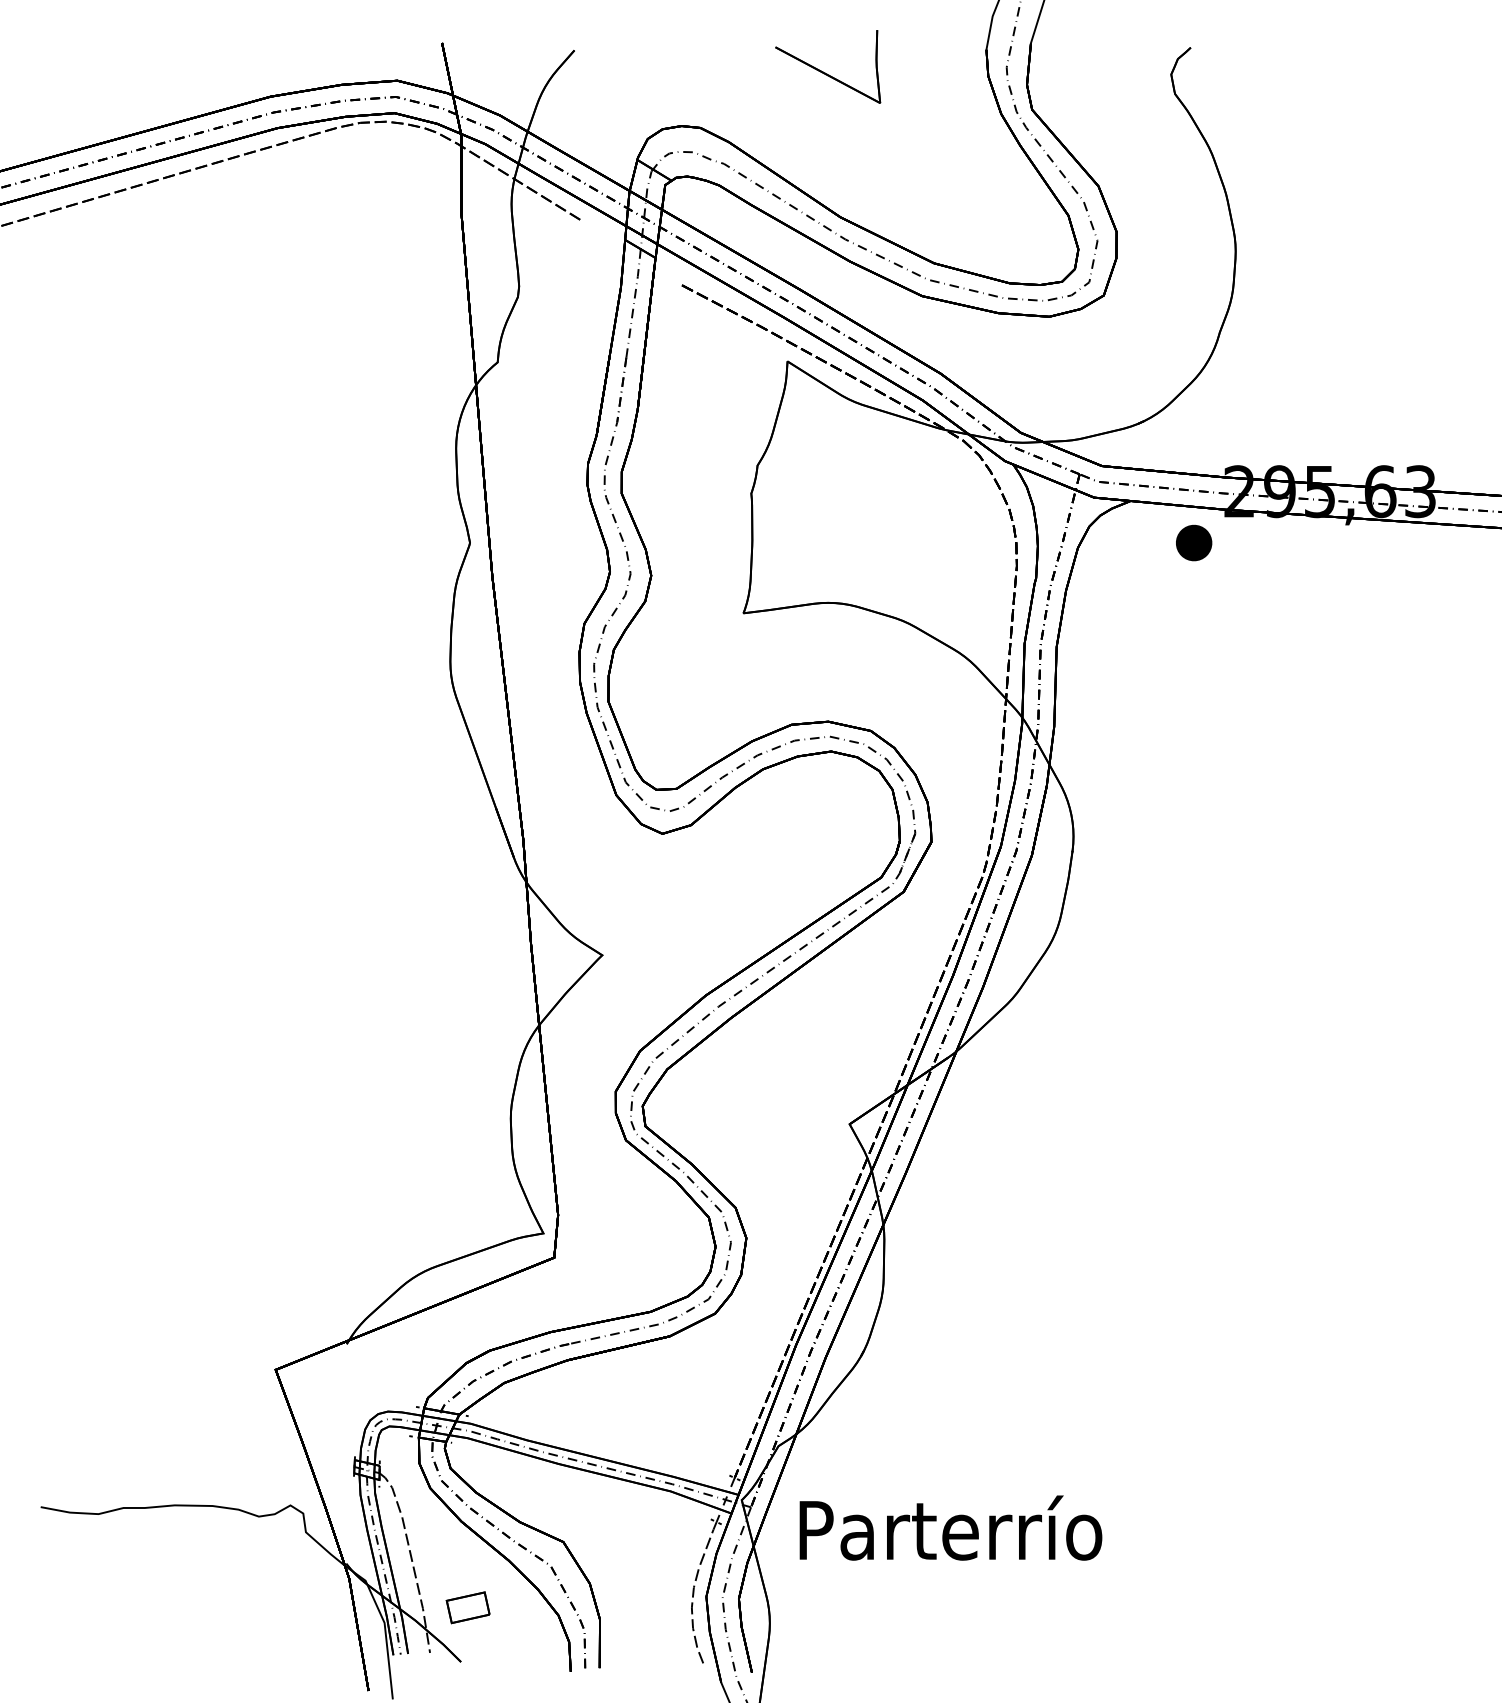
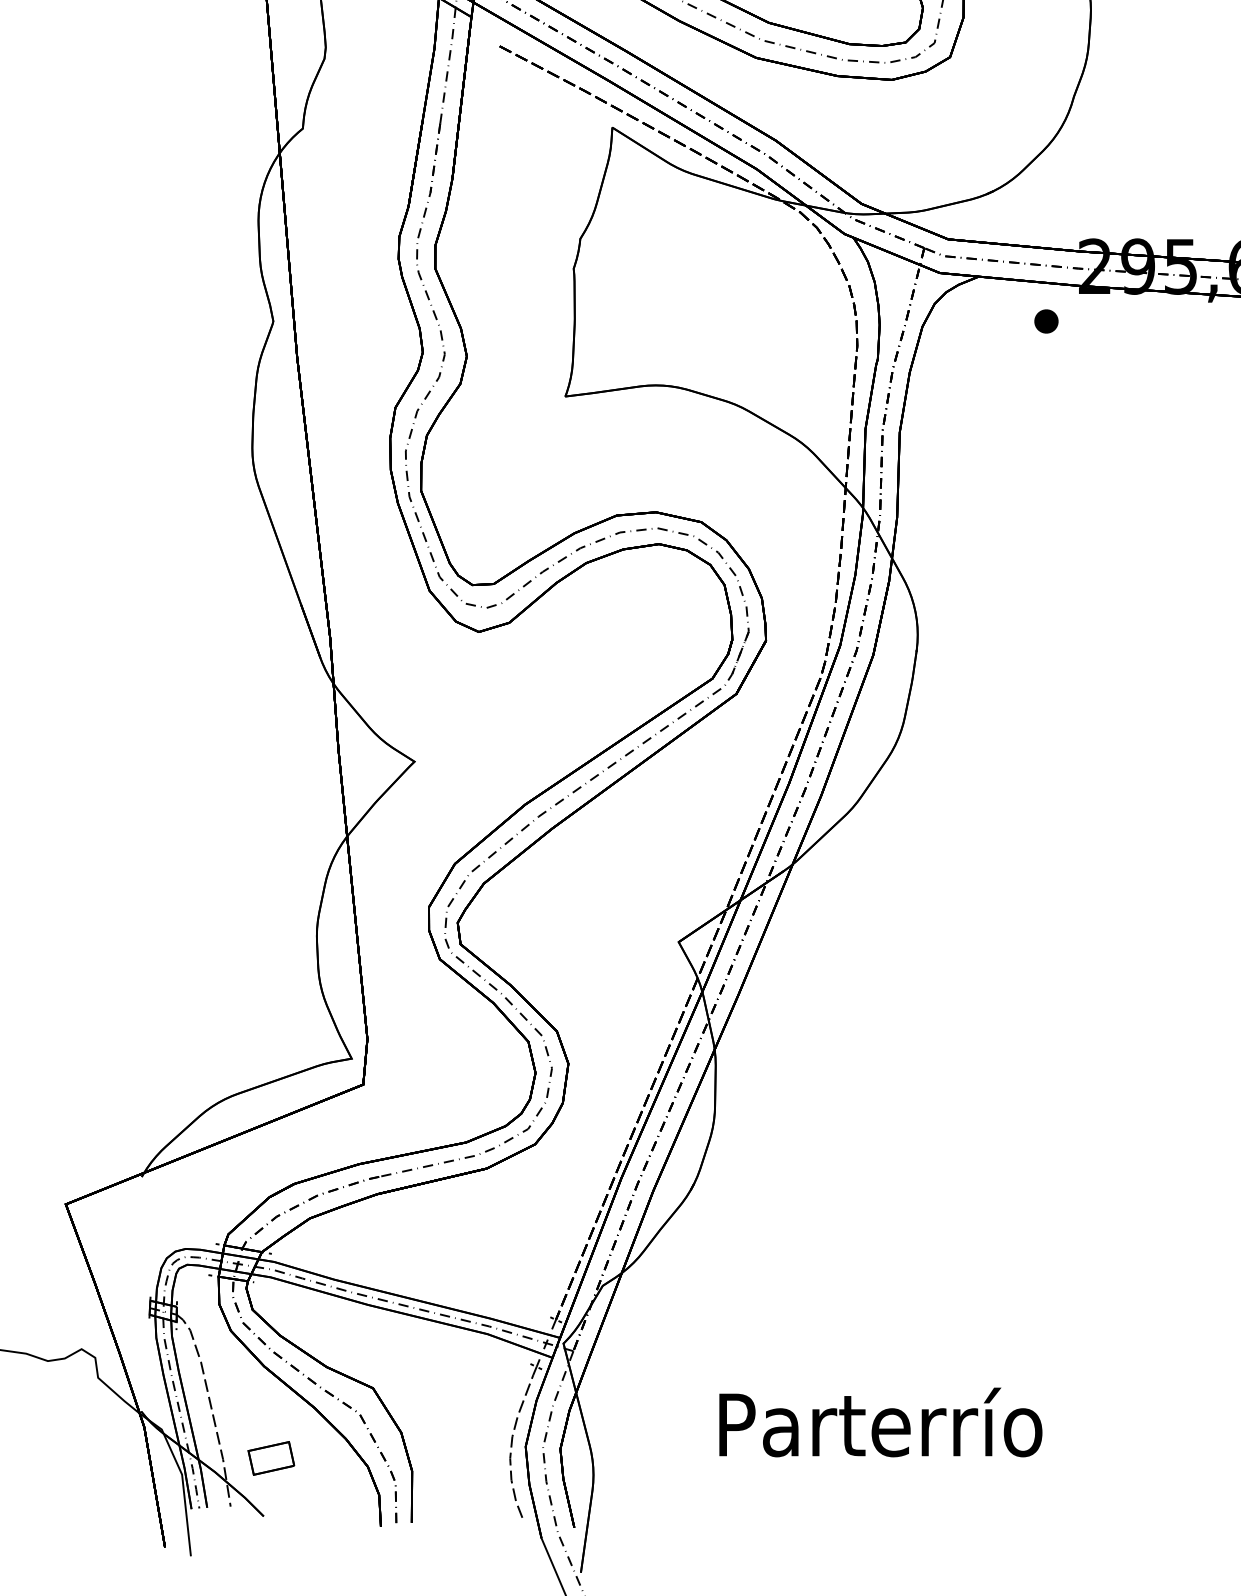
part: (1193, 542) -> (1045, 320), size x0.62
text: (950, 1527) -> (880, 1421), moved

